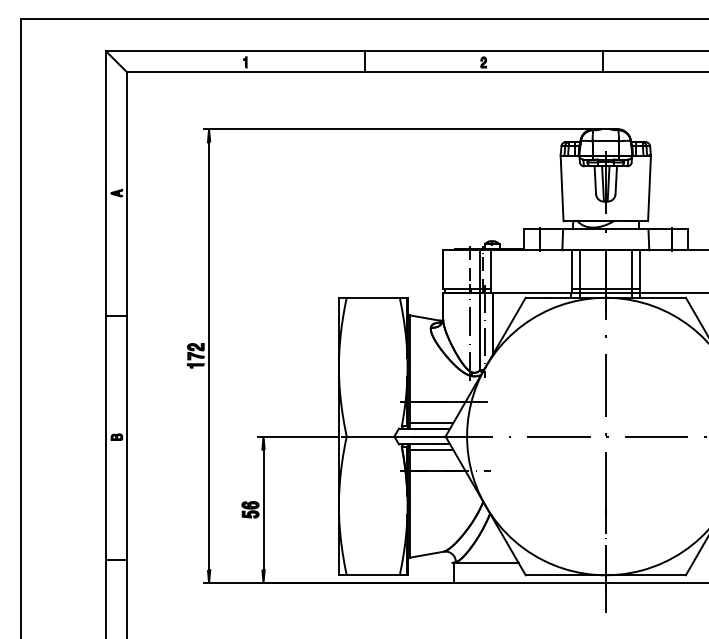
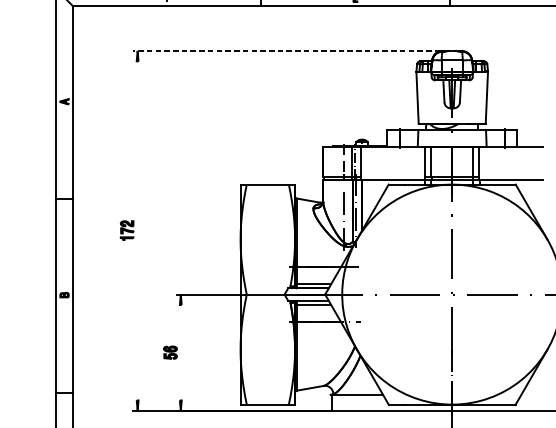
line: (402, 129) -> (291, 51), solid -> dashed
line: (209, 356) -> (137, 231), removed
line: (263, 509) -> (180, 352), removed

